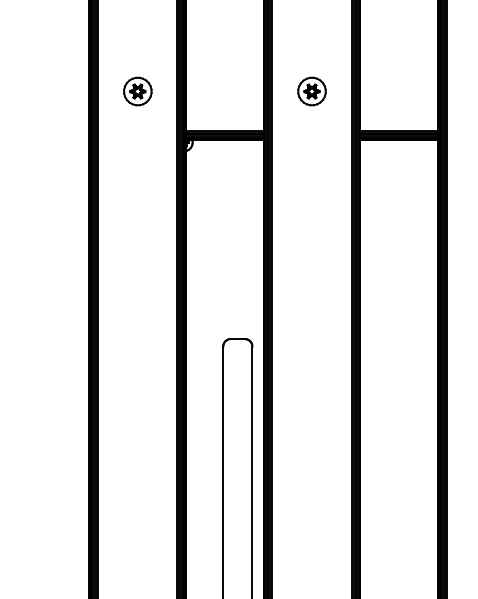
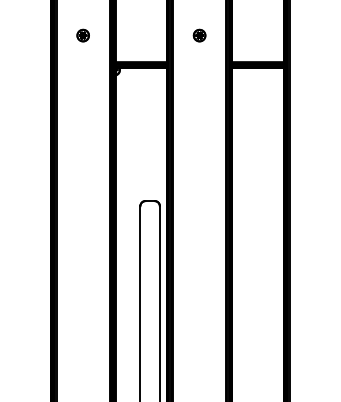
part: (136, 91) -> (82, 35), size x0.62
part: (311, 91) -> (199, 35), size x0.62

